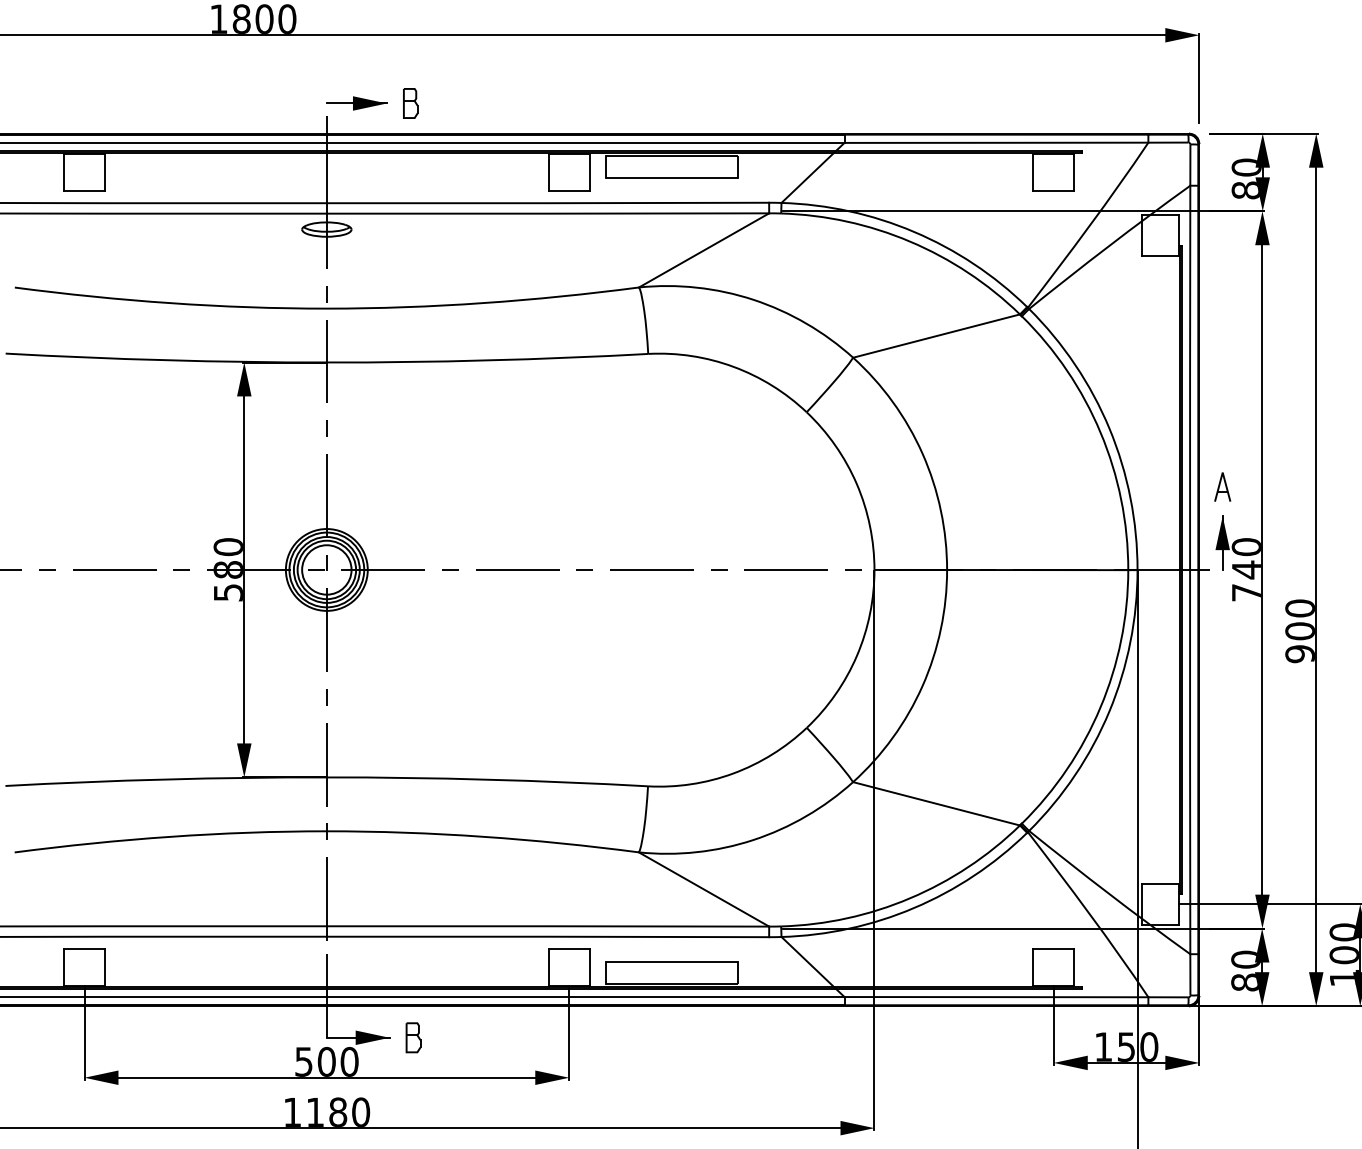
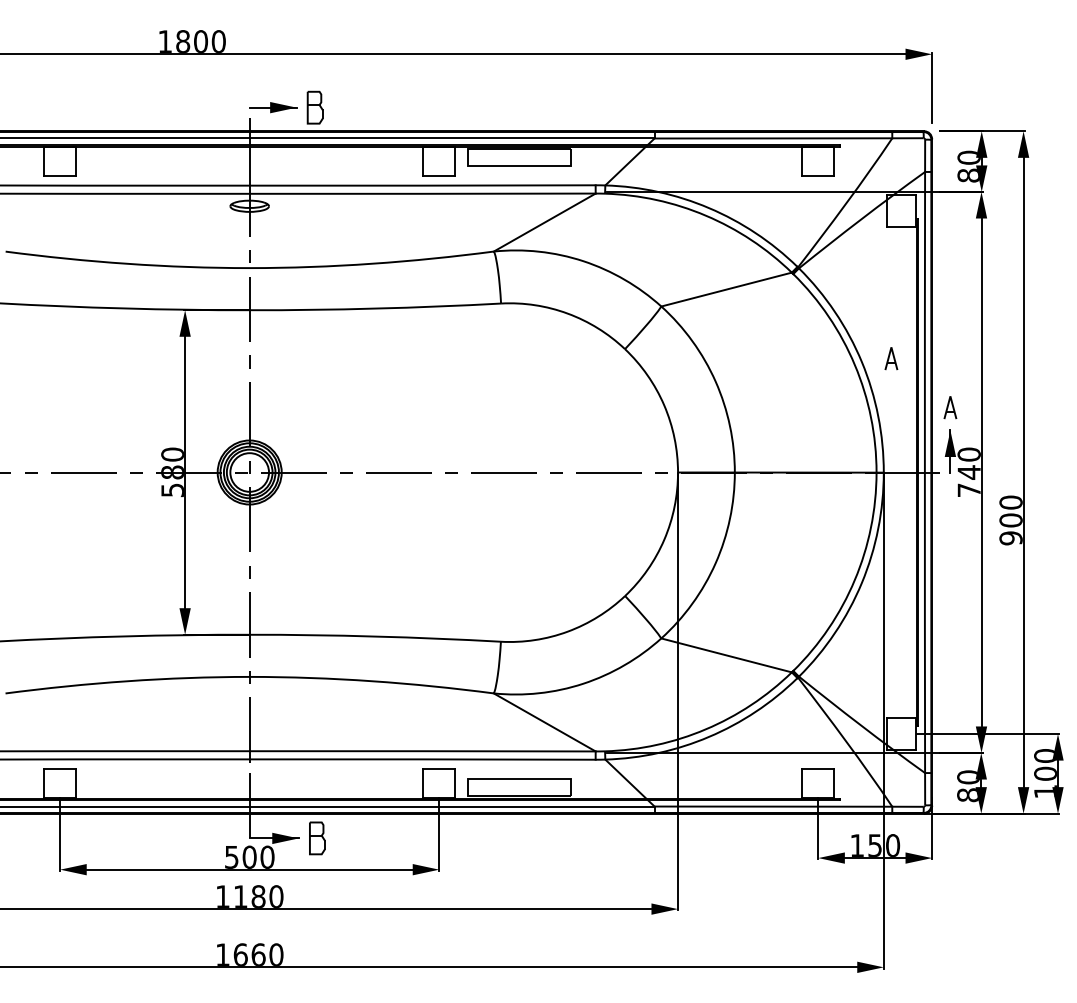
part: (410, 103) -> (315, 107), size x1.4
part: (1147, 424) -> (891, 358), added
part: (413, 1037) -> (317, 838), size x1.4

